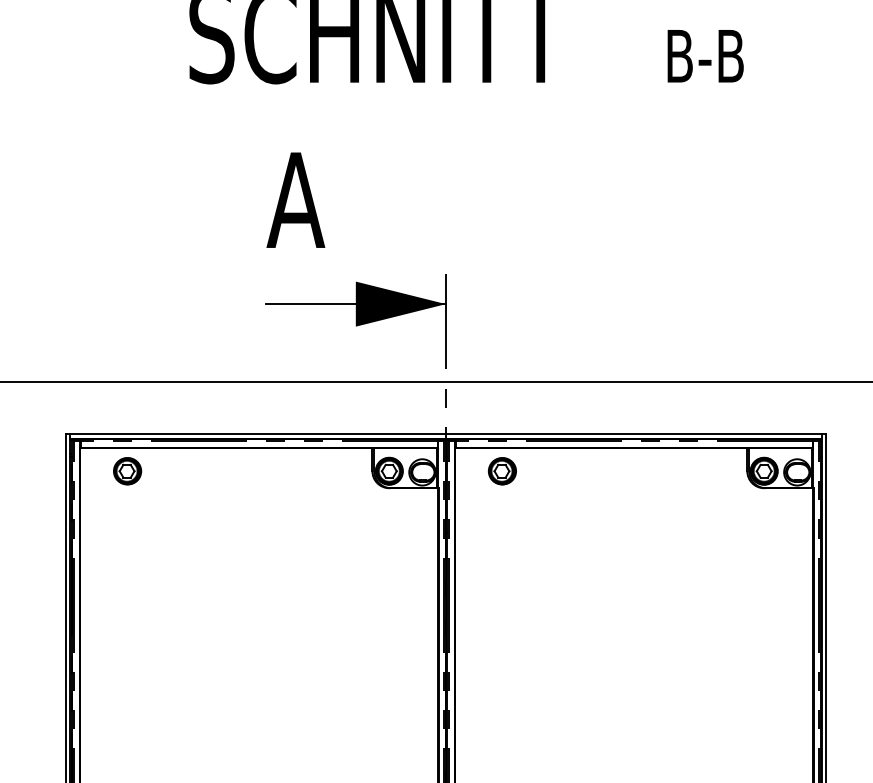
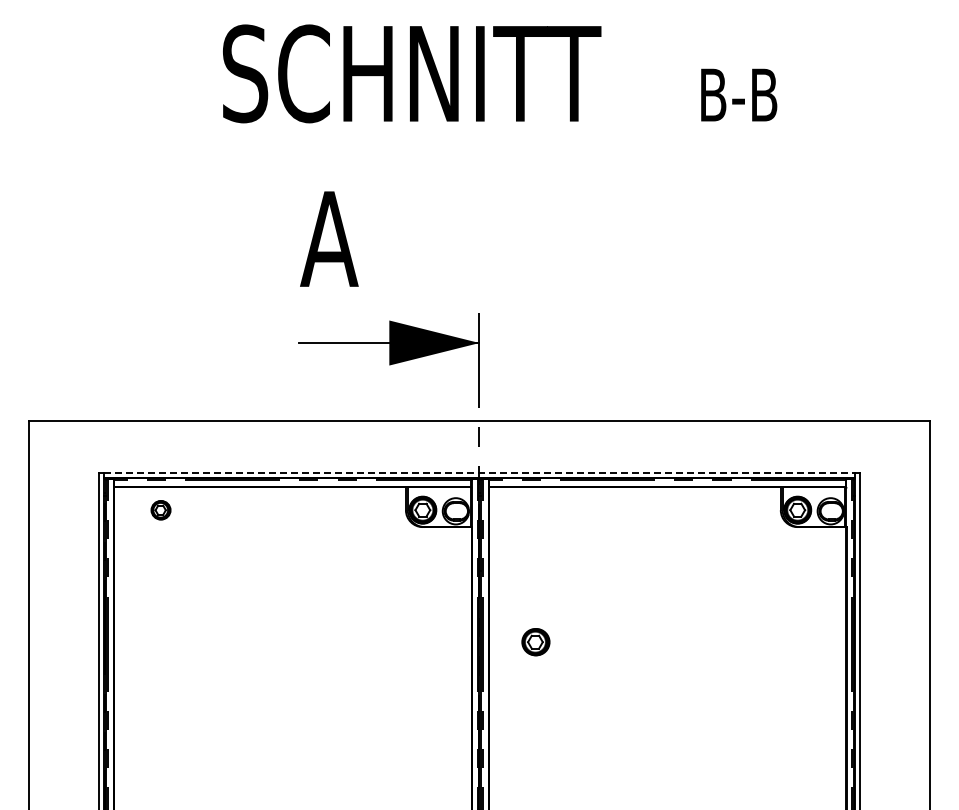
line: (446, 434) -> (479, 473), solid -> dashed
part: (127, 471) -> (160, 510), size x0.7
part: (502, 471) -> (535, 642), moved

